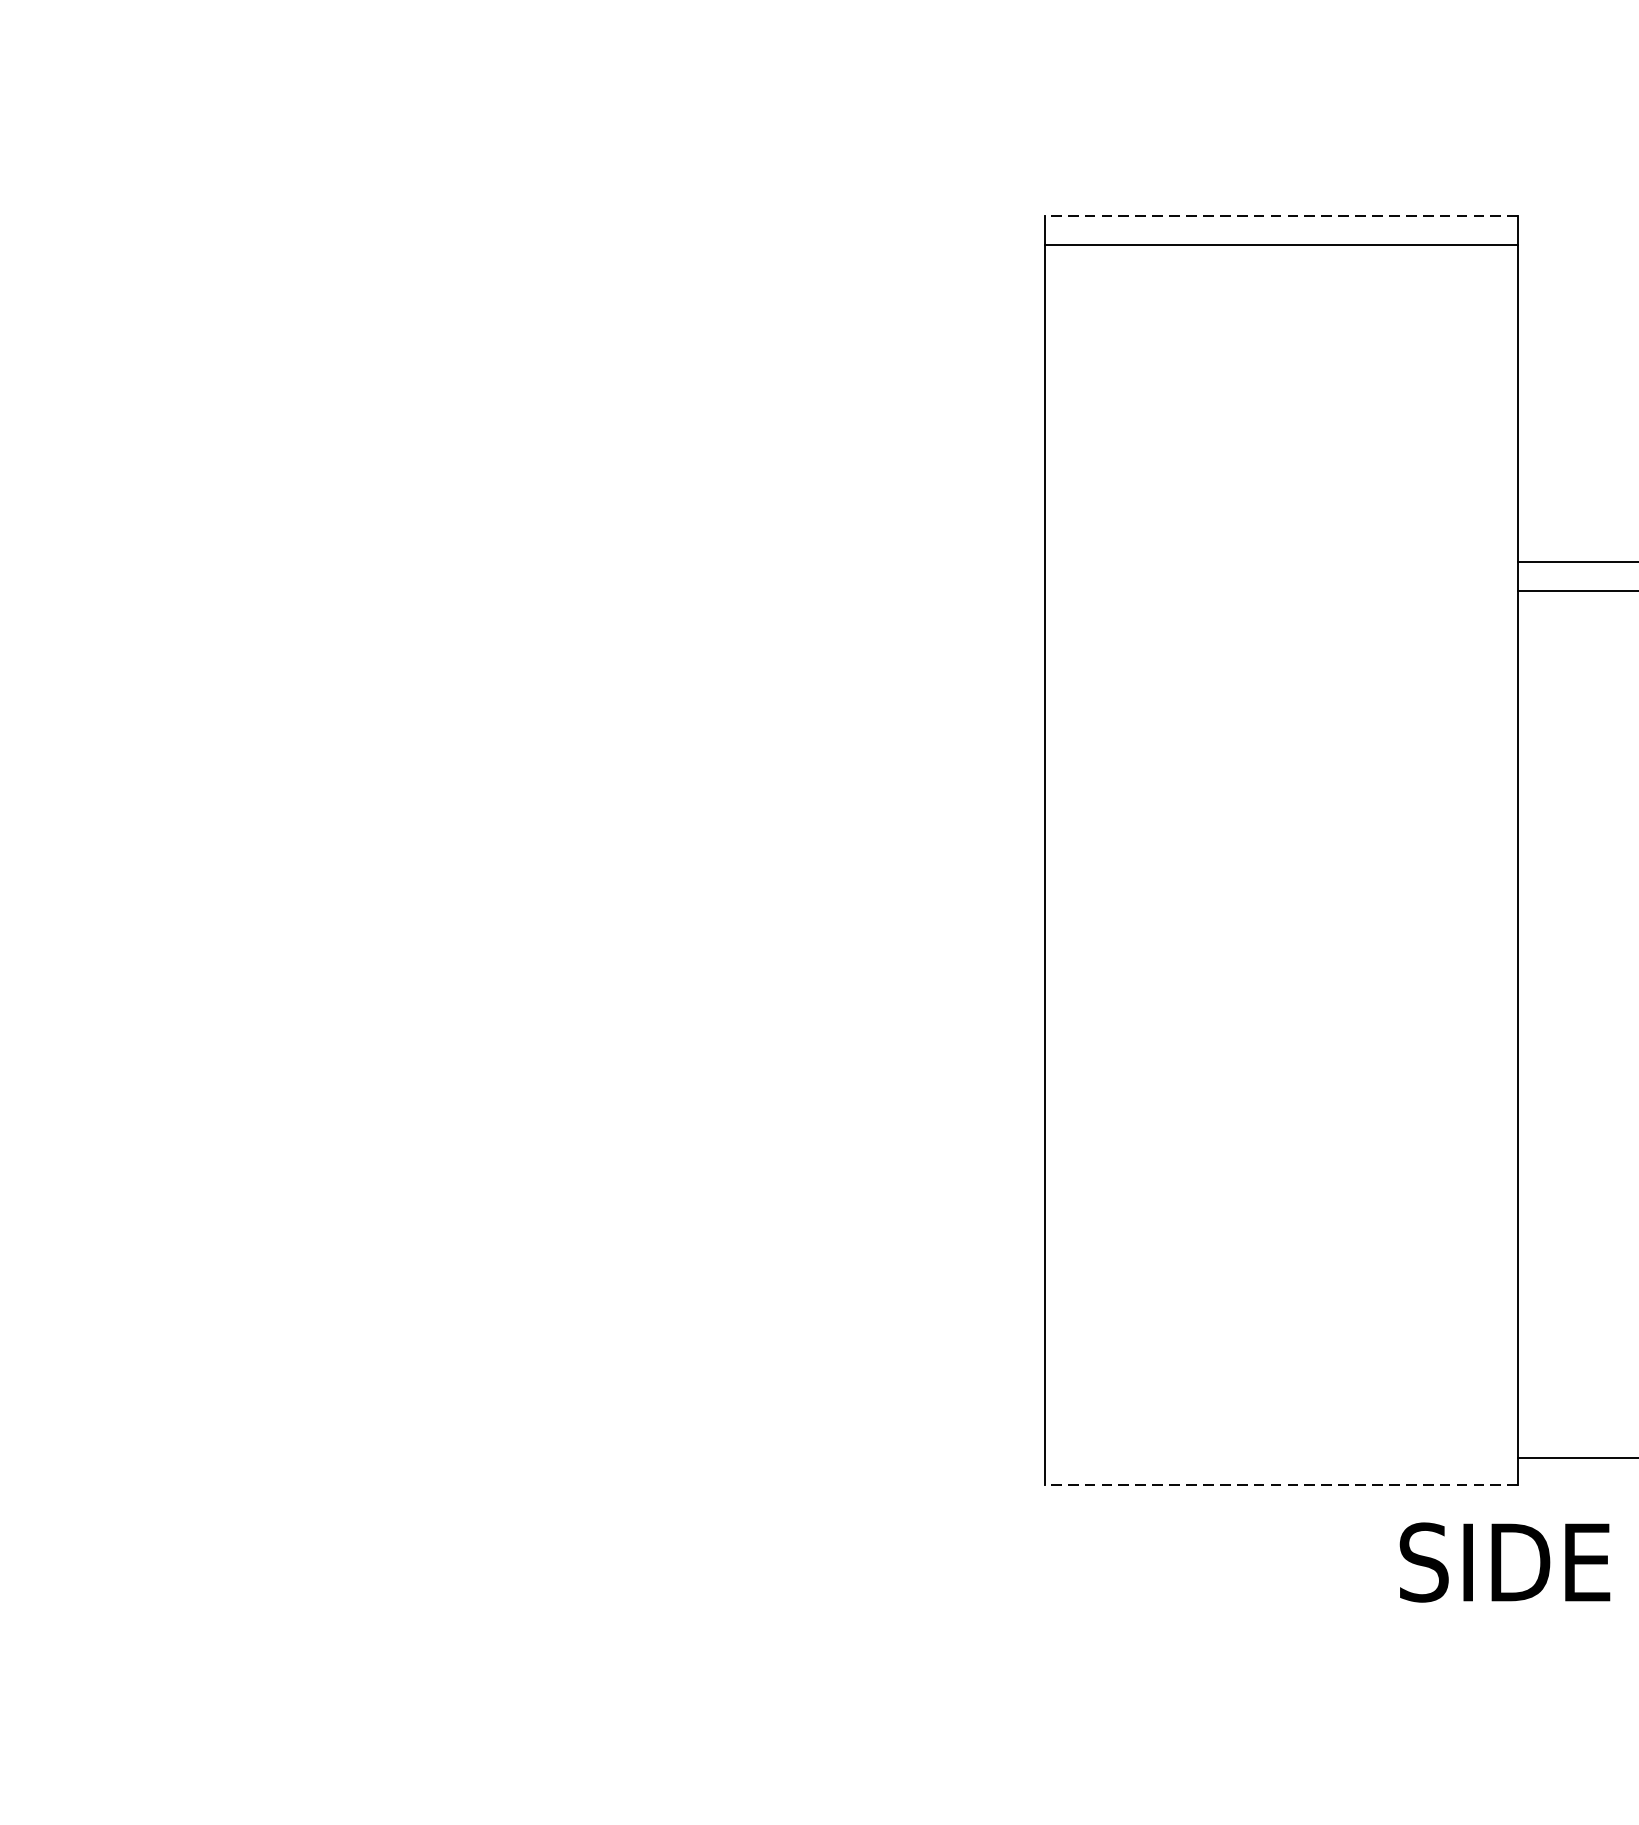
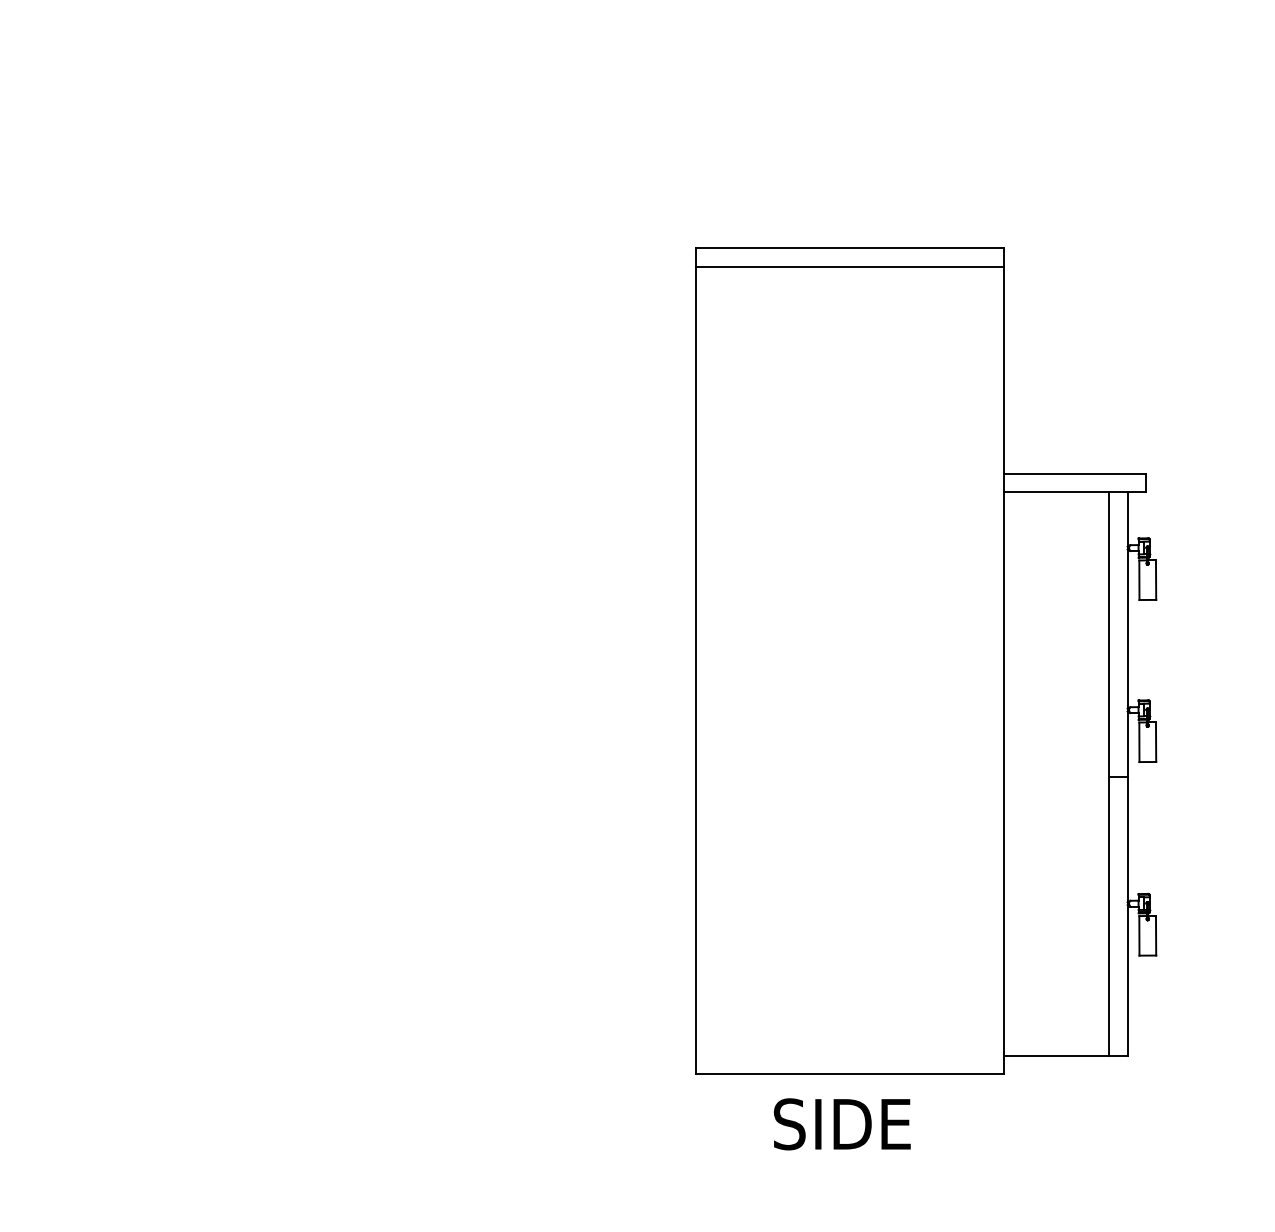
line: (1282, 216) -> (850, 248), dashed -> solid
line: (1282, 1484) -> (850, 1073), dashed -> solid
text: (1505, 1562) -> (842, 1124), moved

